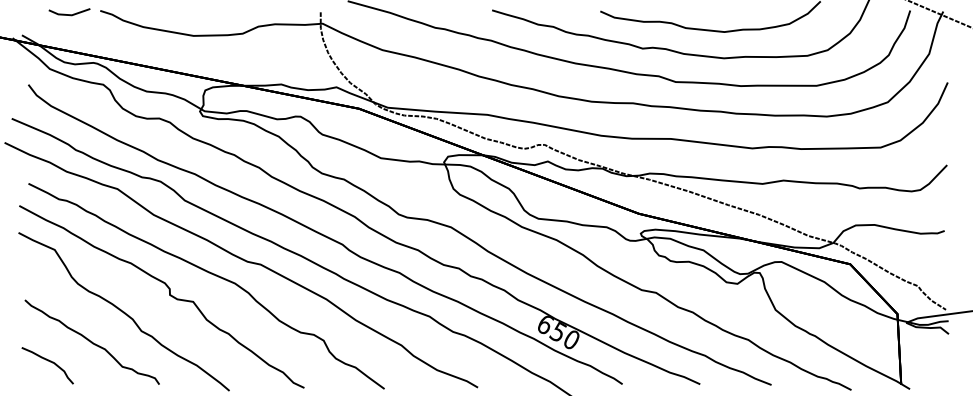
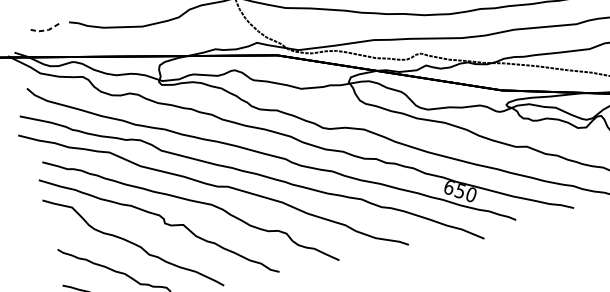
line: (70, 15) -> (47, 30), solid -> dashed

